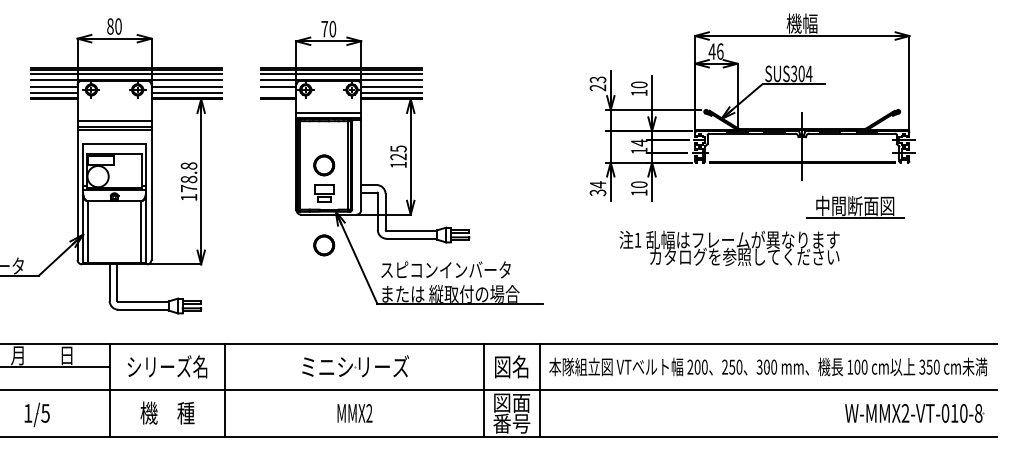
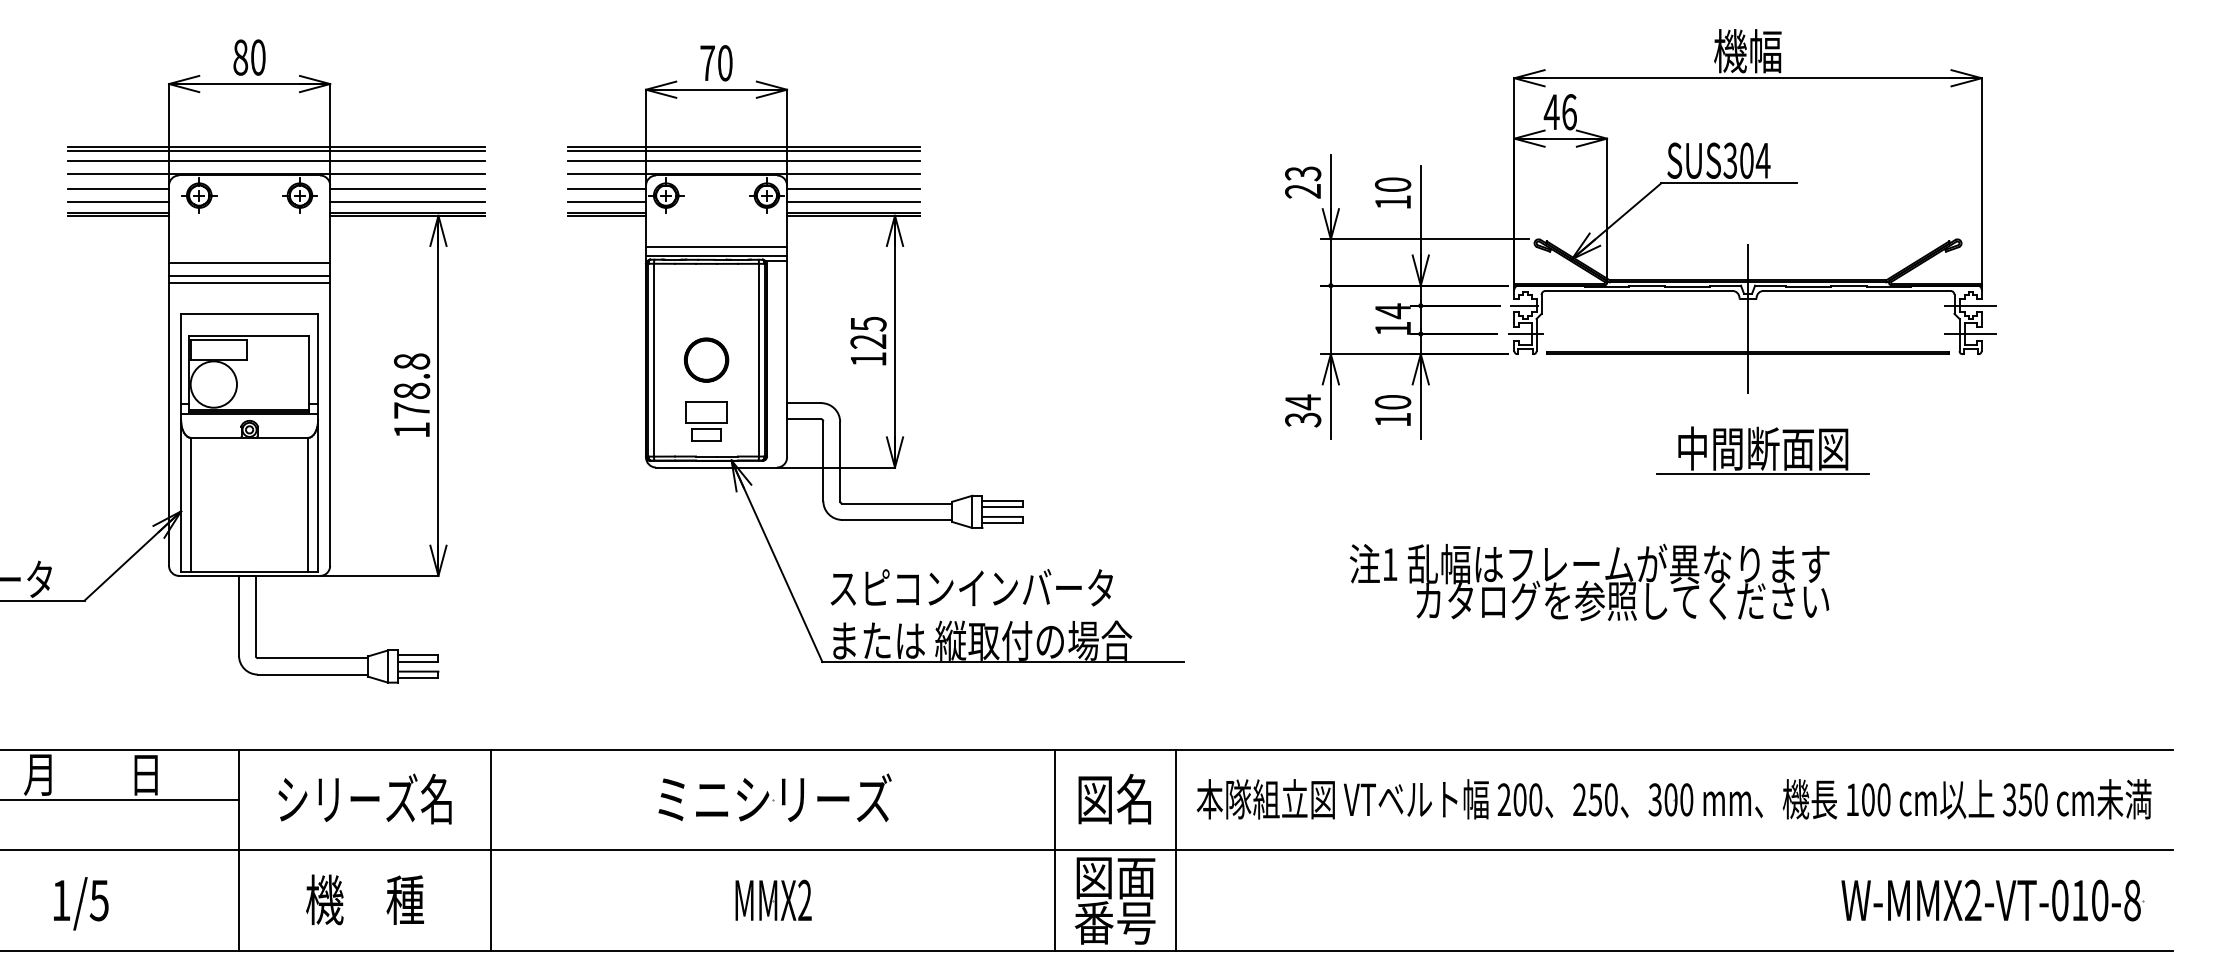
line: (278, 92) -> (606, 201), added
part: (855, 206) -> (1763, 449), moved
part: (324, 245) -> (707, 534), removed
text: (729, 247) -> (1589, 580), moved

